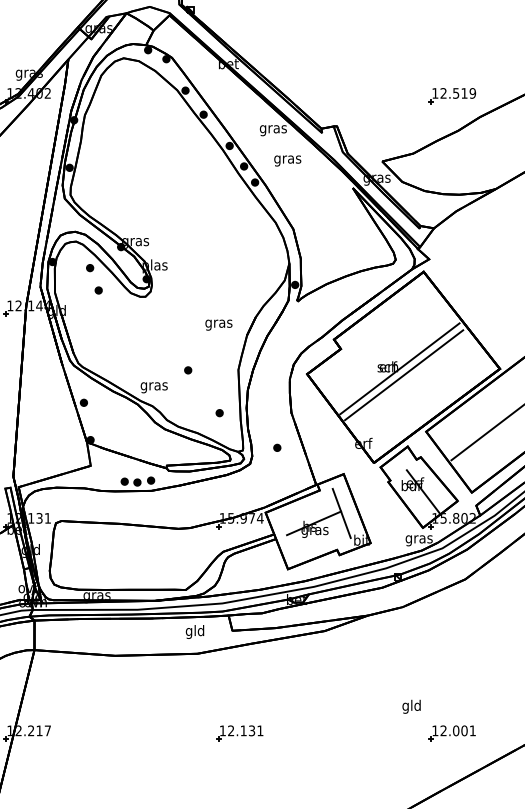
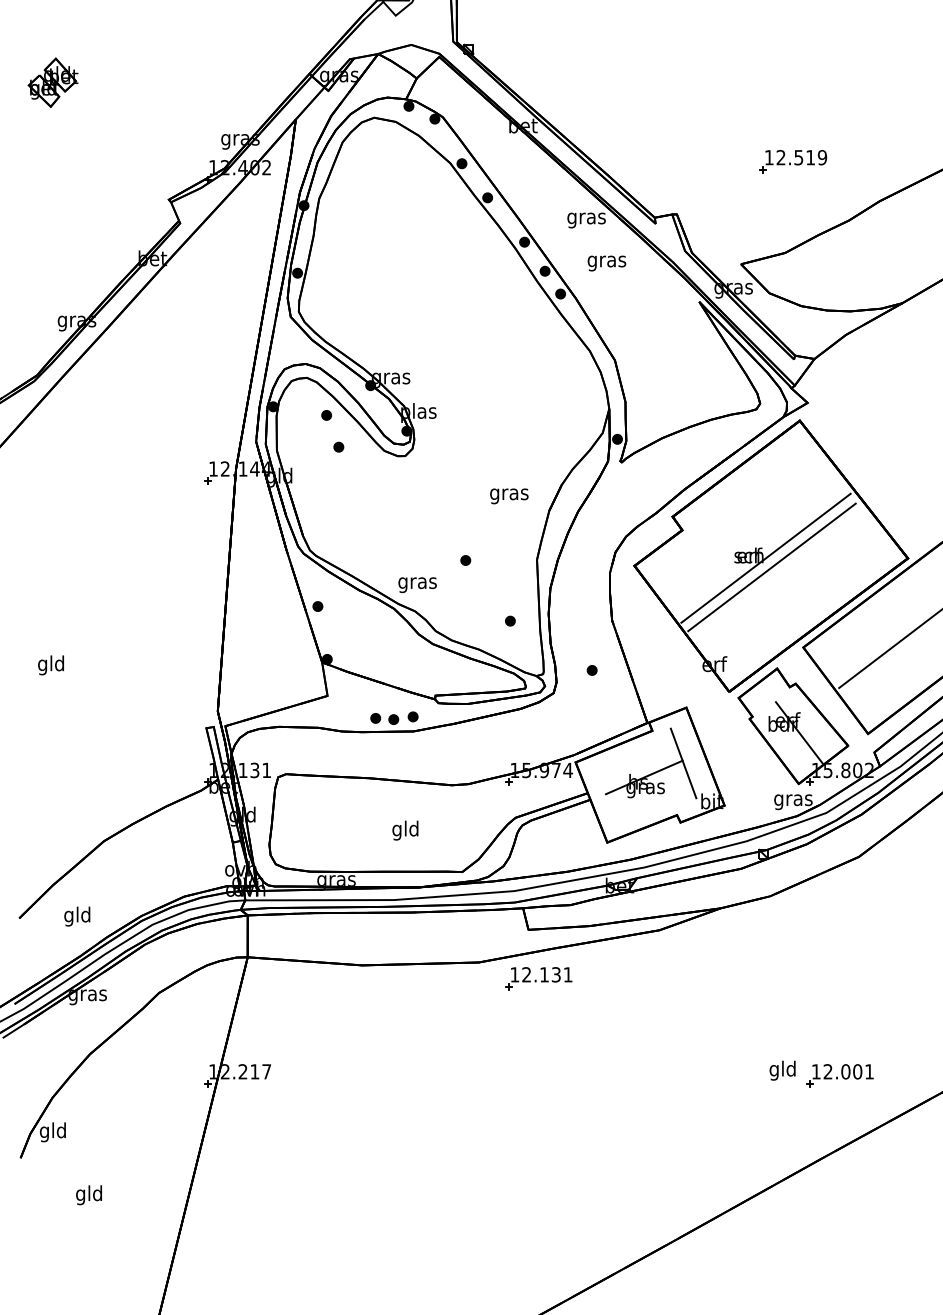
part: (452, 96) -> (793, 161), moved
text: (195, 631) -> (405, 830), moved
text: (411, 706) -> (782, 1070), moved
part: (239, 733) -> (538, 978), moved

